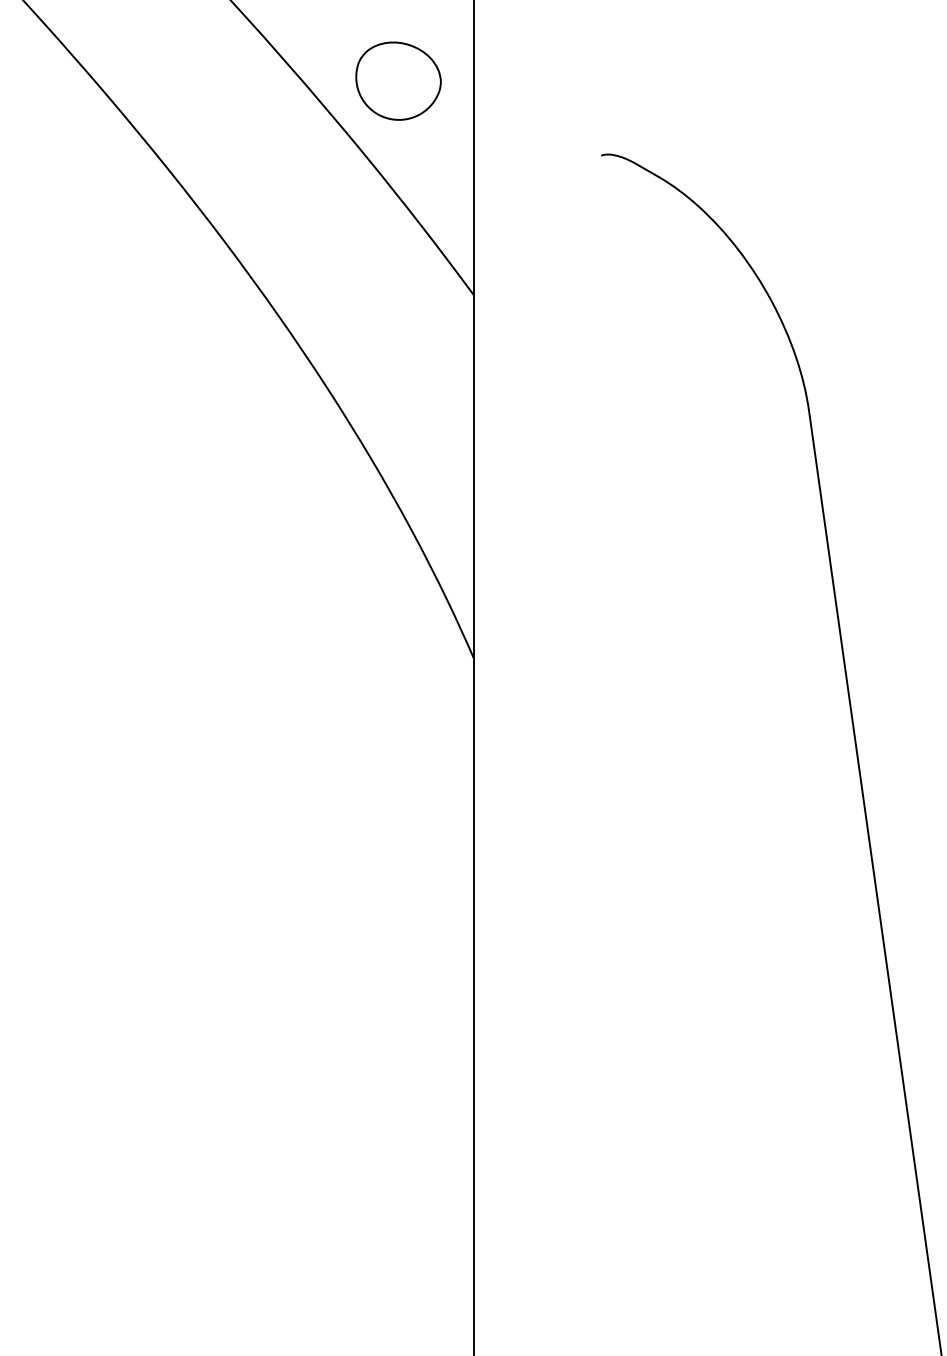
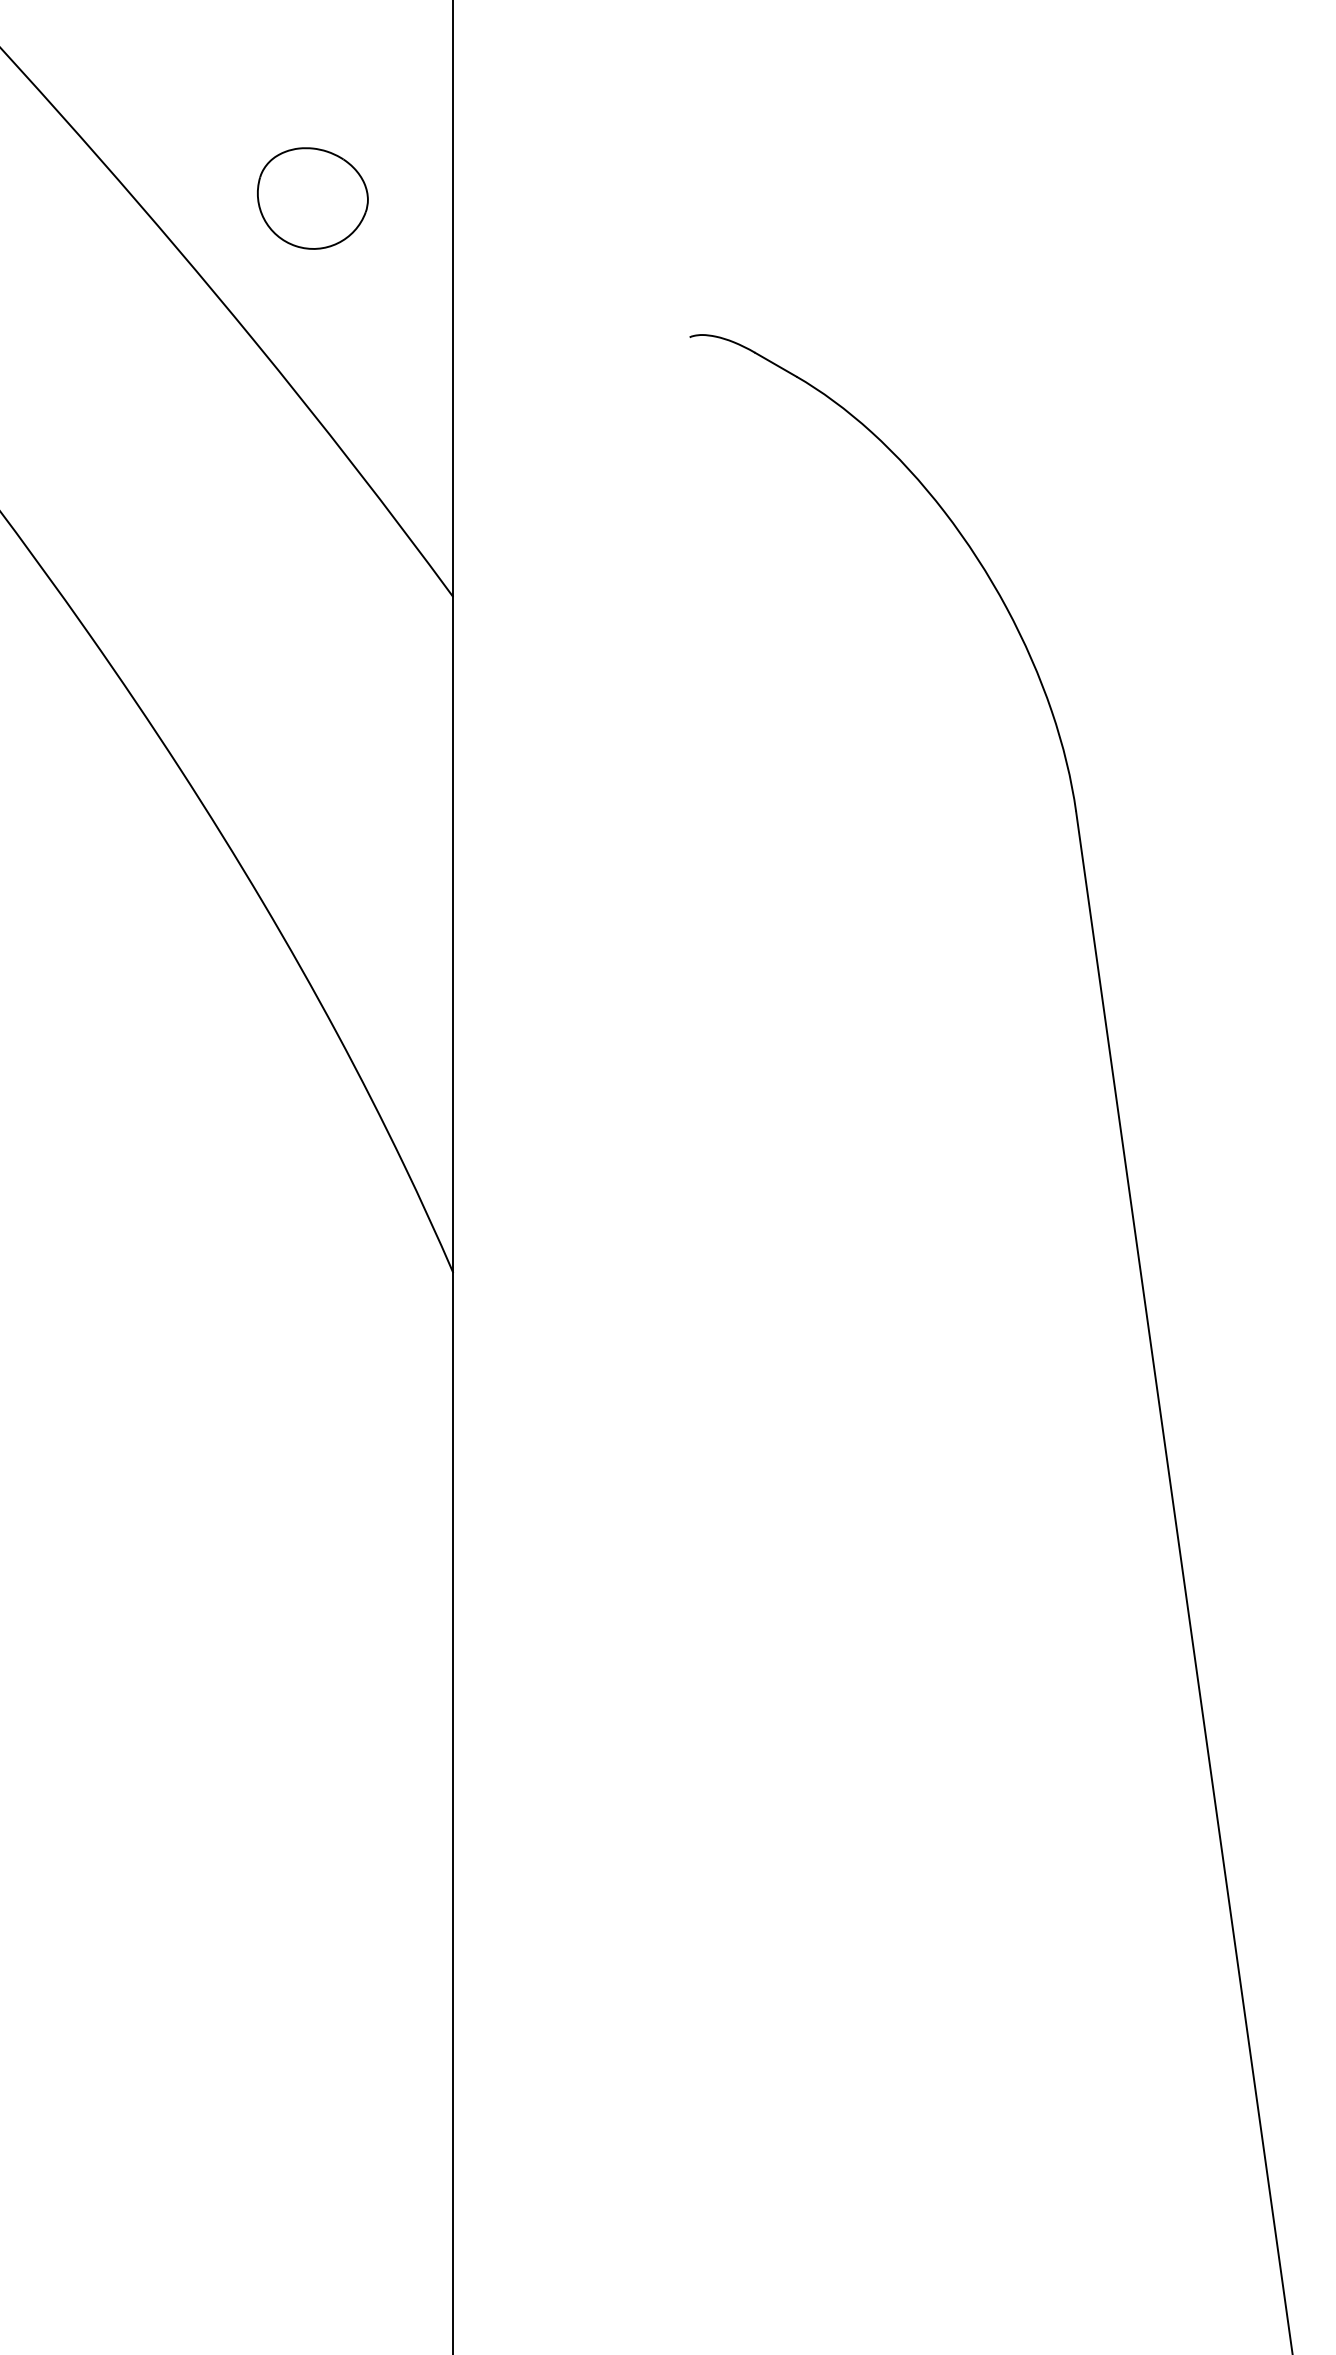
part: (398, 80) -> (312, 197), size x0.7

